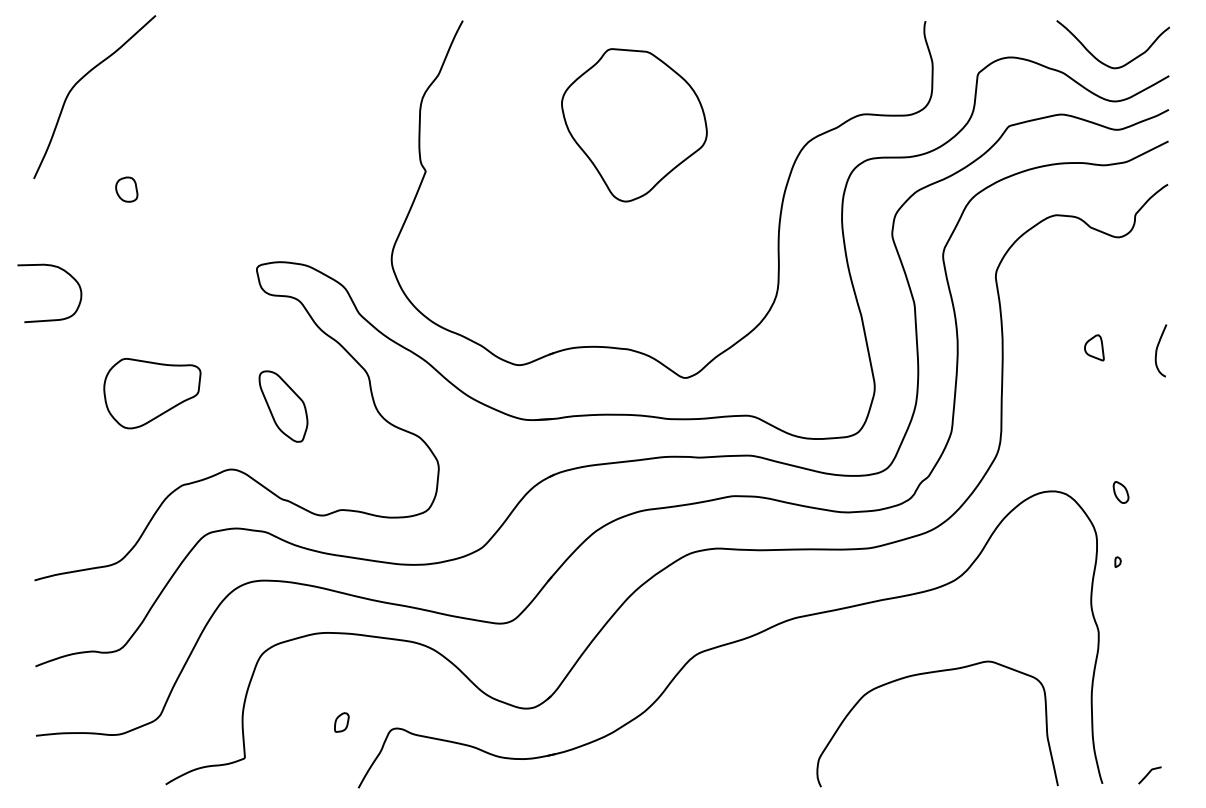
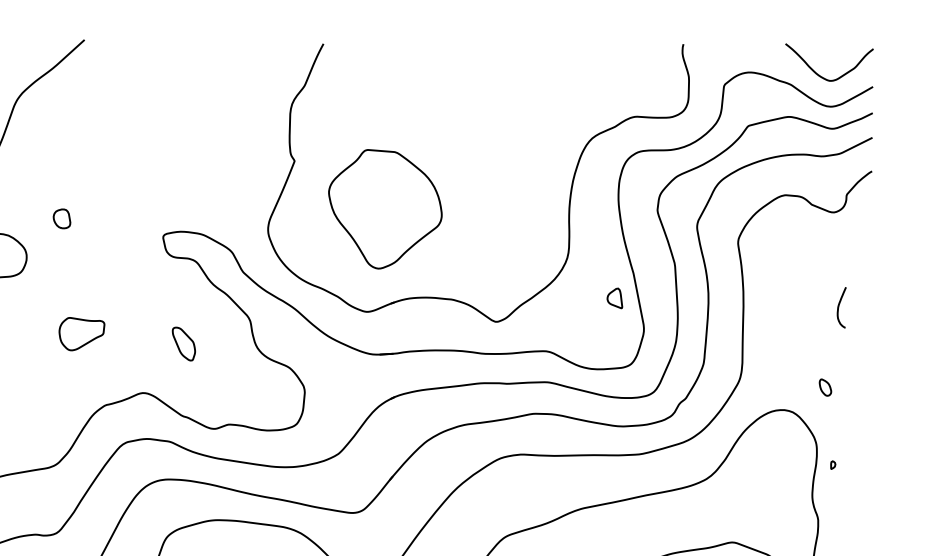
part: (634, 125) -> (385, 209), moved
part: (126, 189) -> (61, 218), moved
part: (1094, 347) -> (614, 298), moved
curve: (1157, 350) -> (839, 307), moved
part: (152, 393) -> (82, 333), size x0.6
part: (283, 406) -> (183, 344), size x0.6
part: (1120, 492) -> (825, 387), moved

